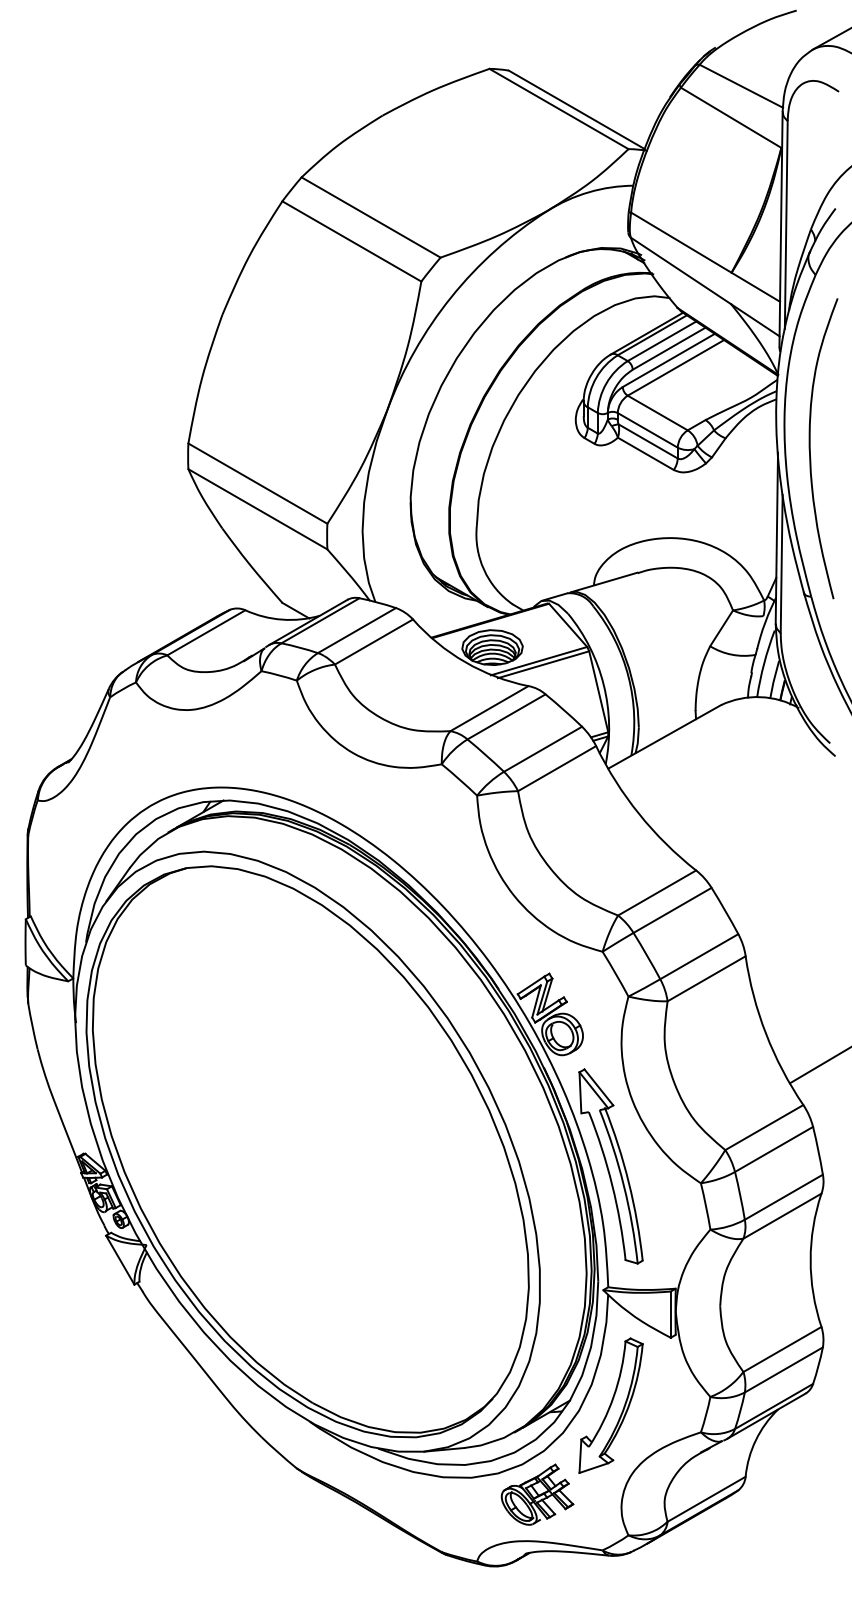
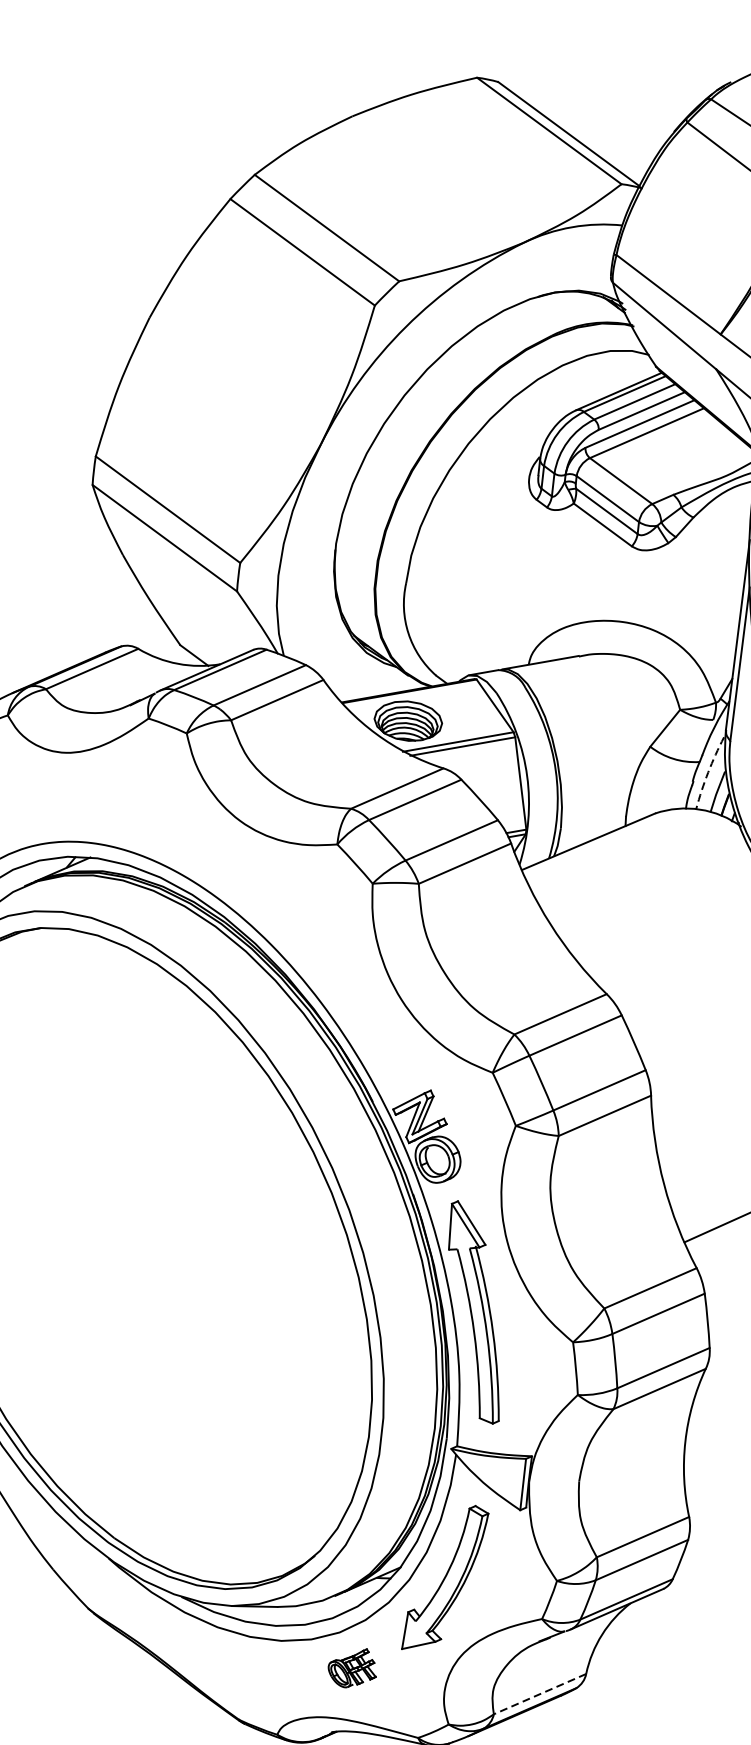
arc: (764, 663) -> (708, 772), solid -> dashed
part: (537, 1494) -> (352, 1667), size x0.6
line: (706, 1499) -> (539, 1694), solid -> dashed

